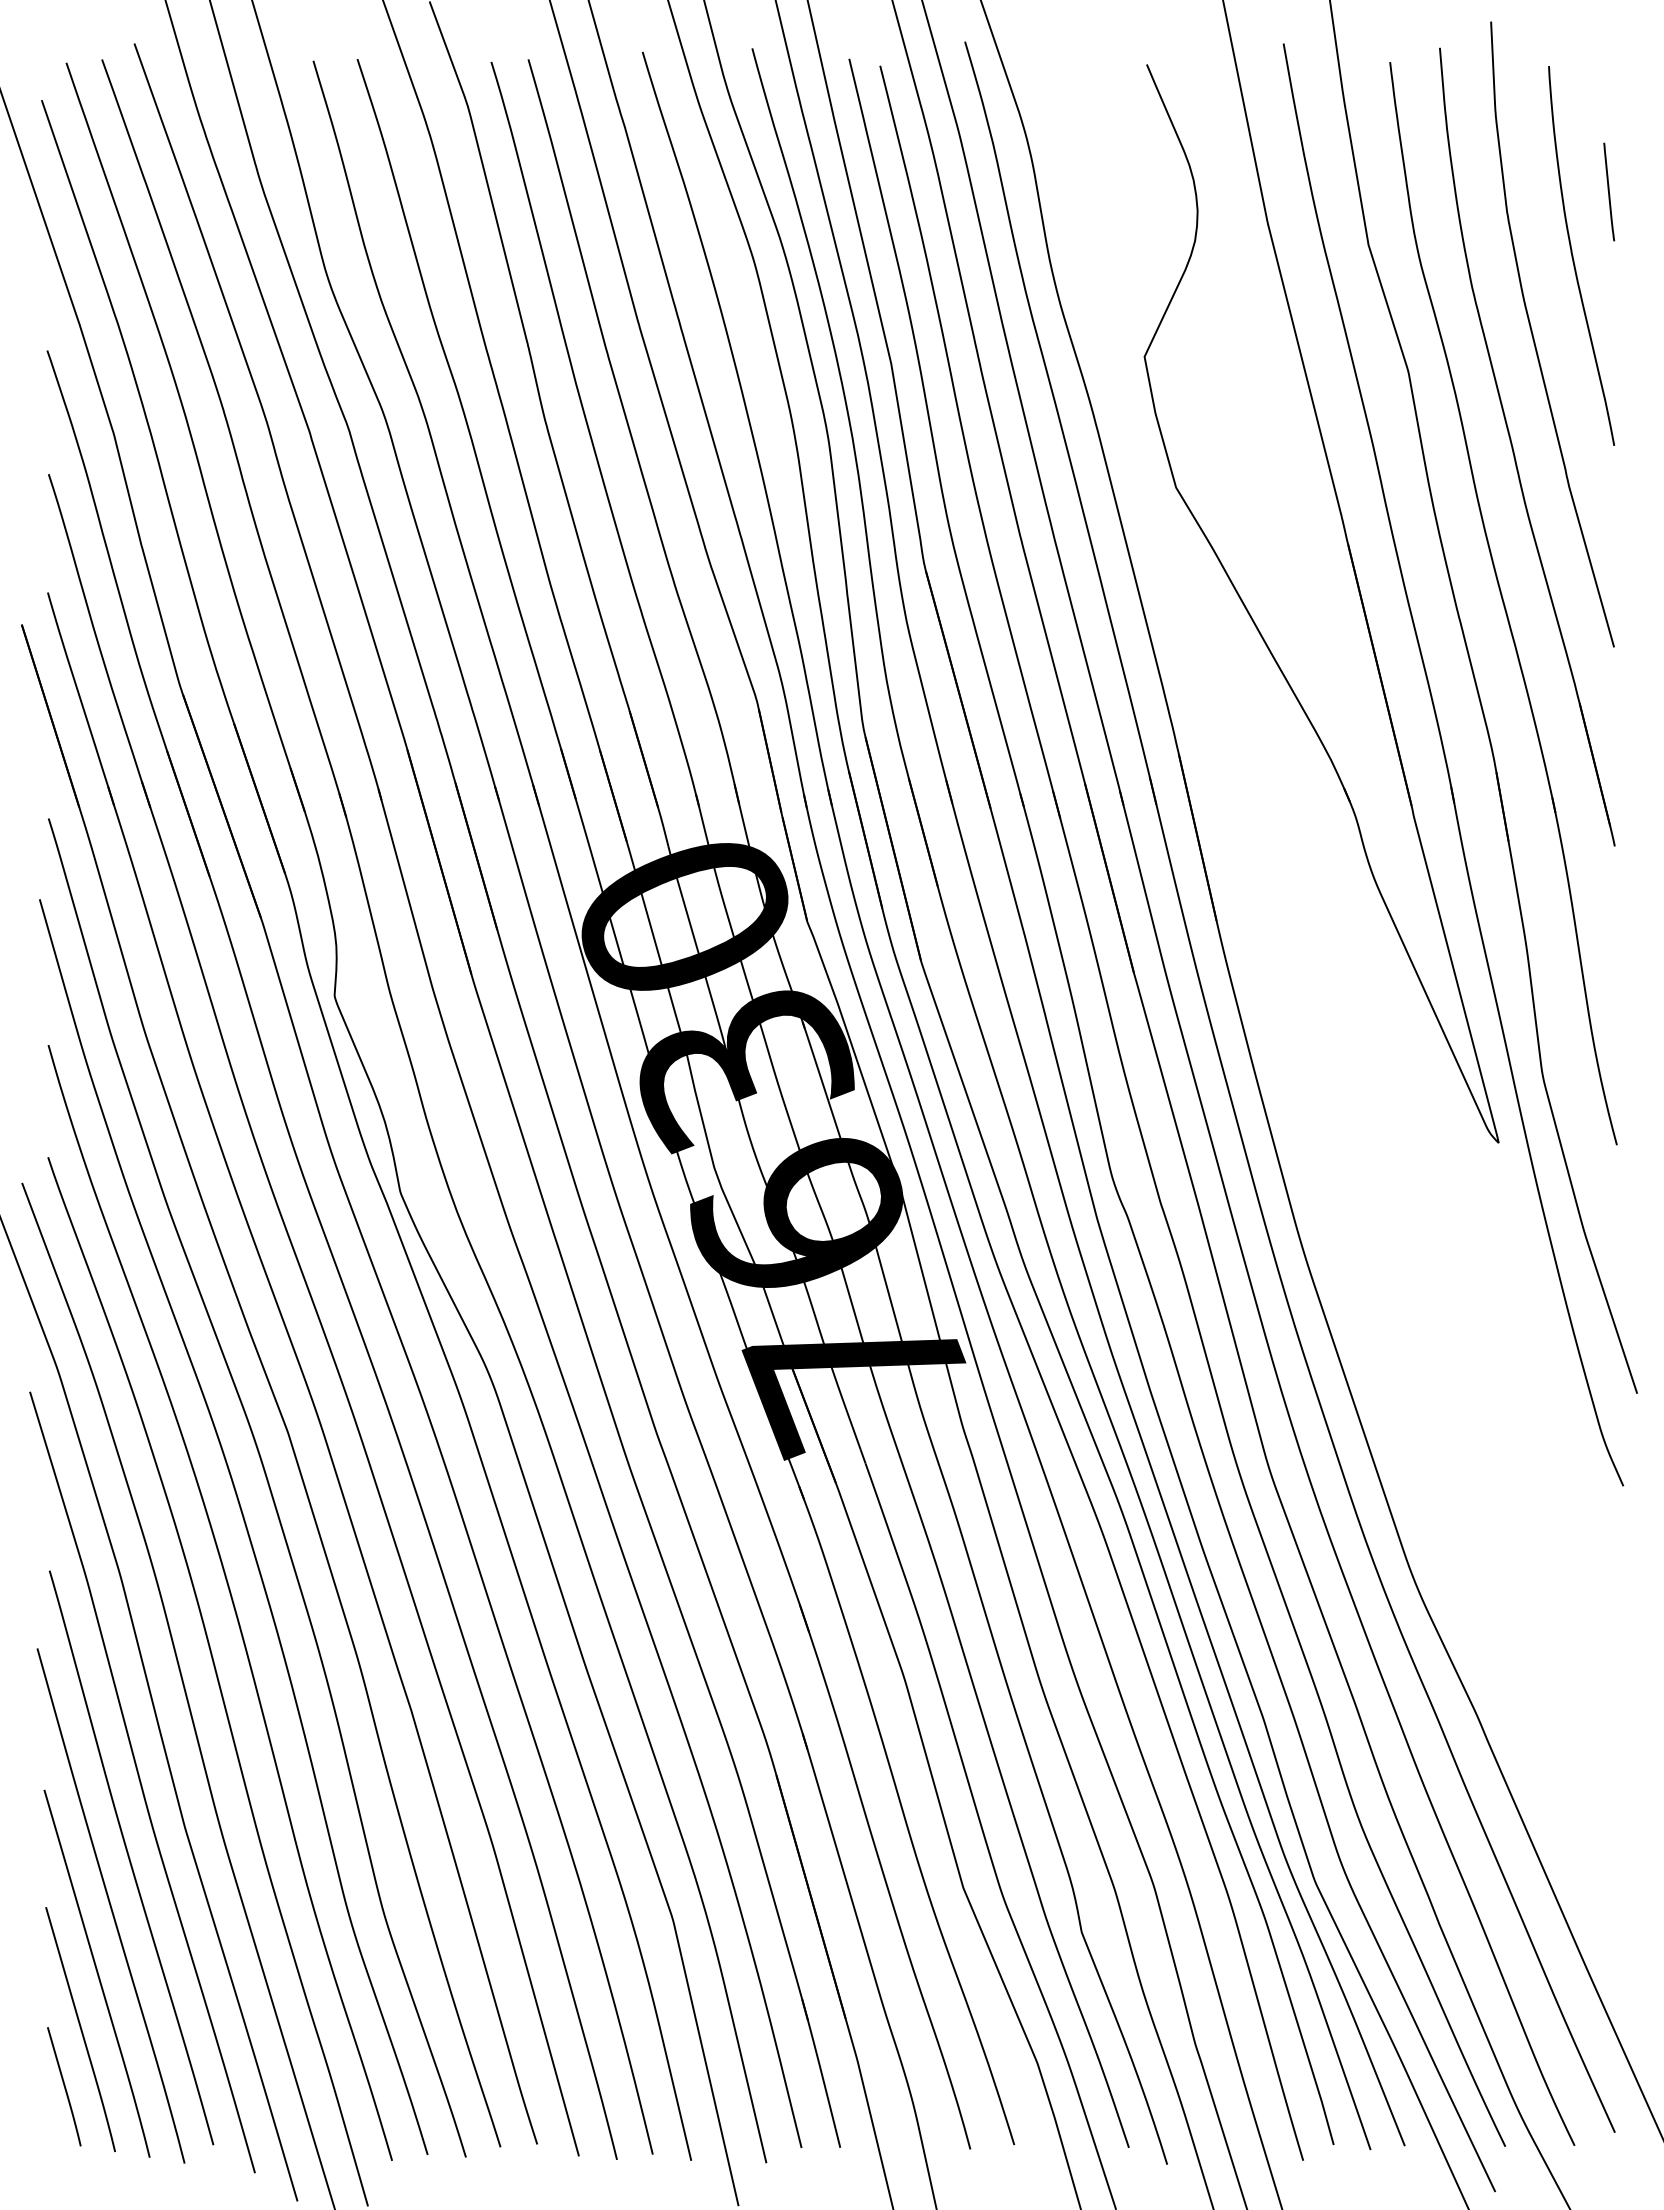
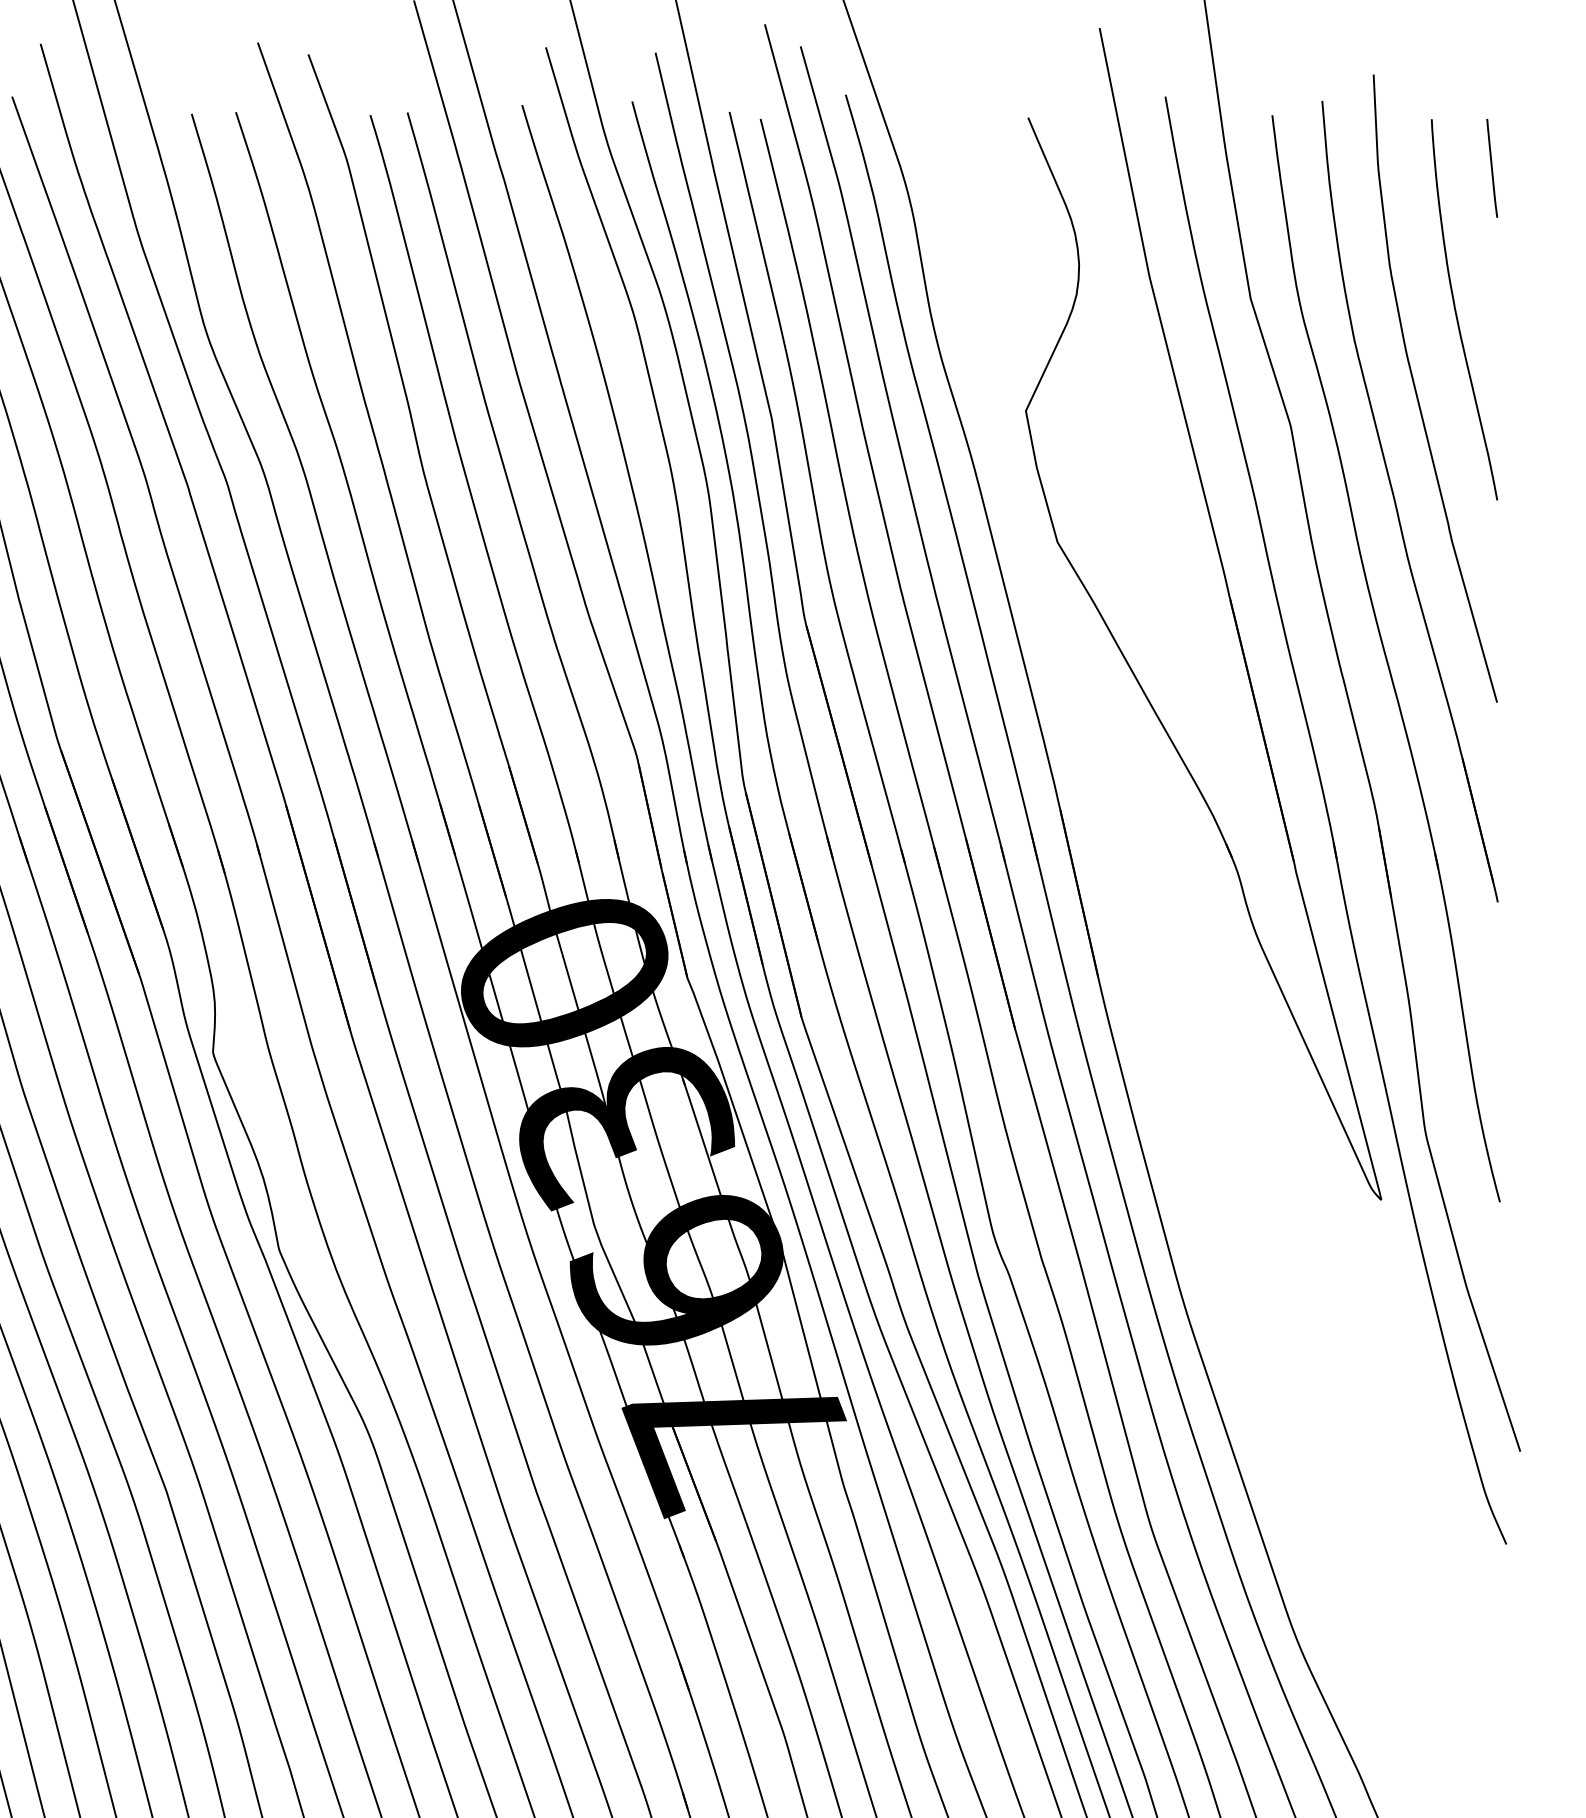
line: (1609, 191) -> (1492, 167), moved

